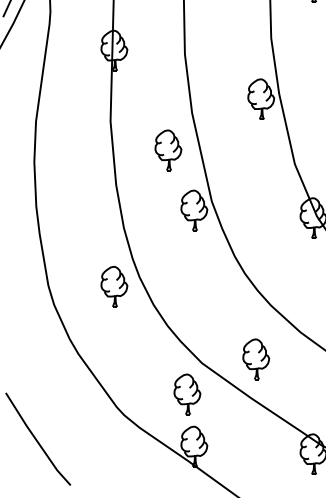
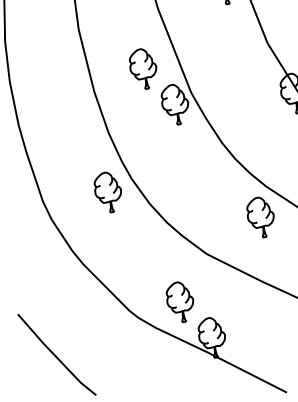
part: (168, 150) -> (143, 69), moved
part: (256, 359) -> (261, 217), moved
part: (187, 394) -> (180, 302), moved

